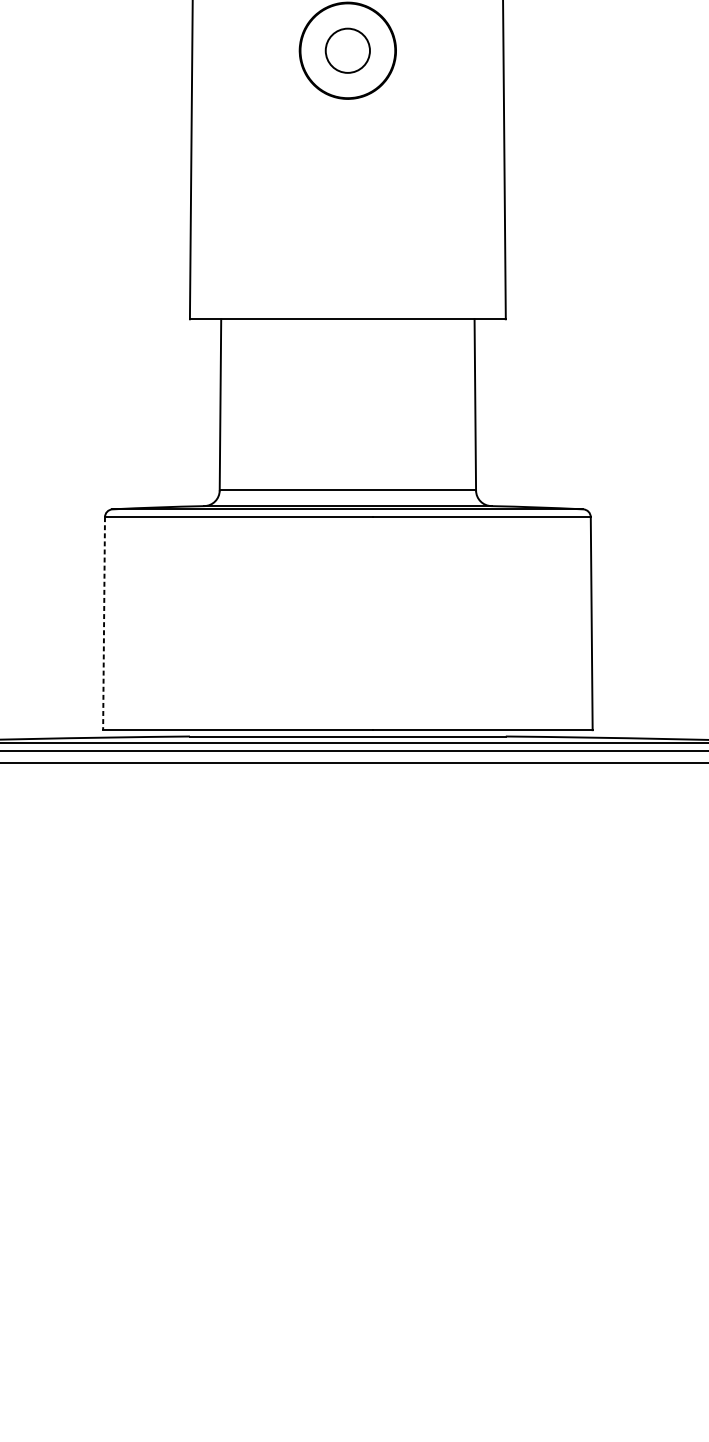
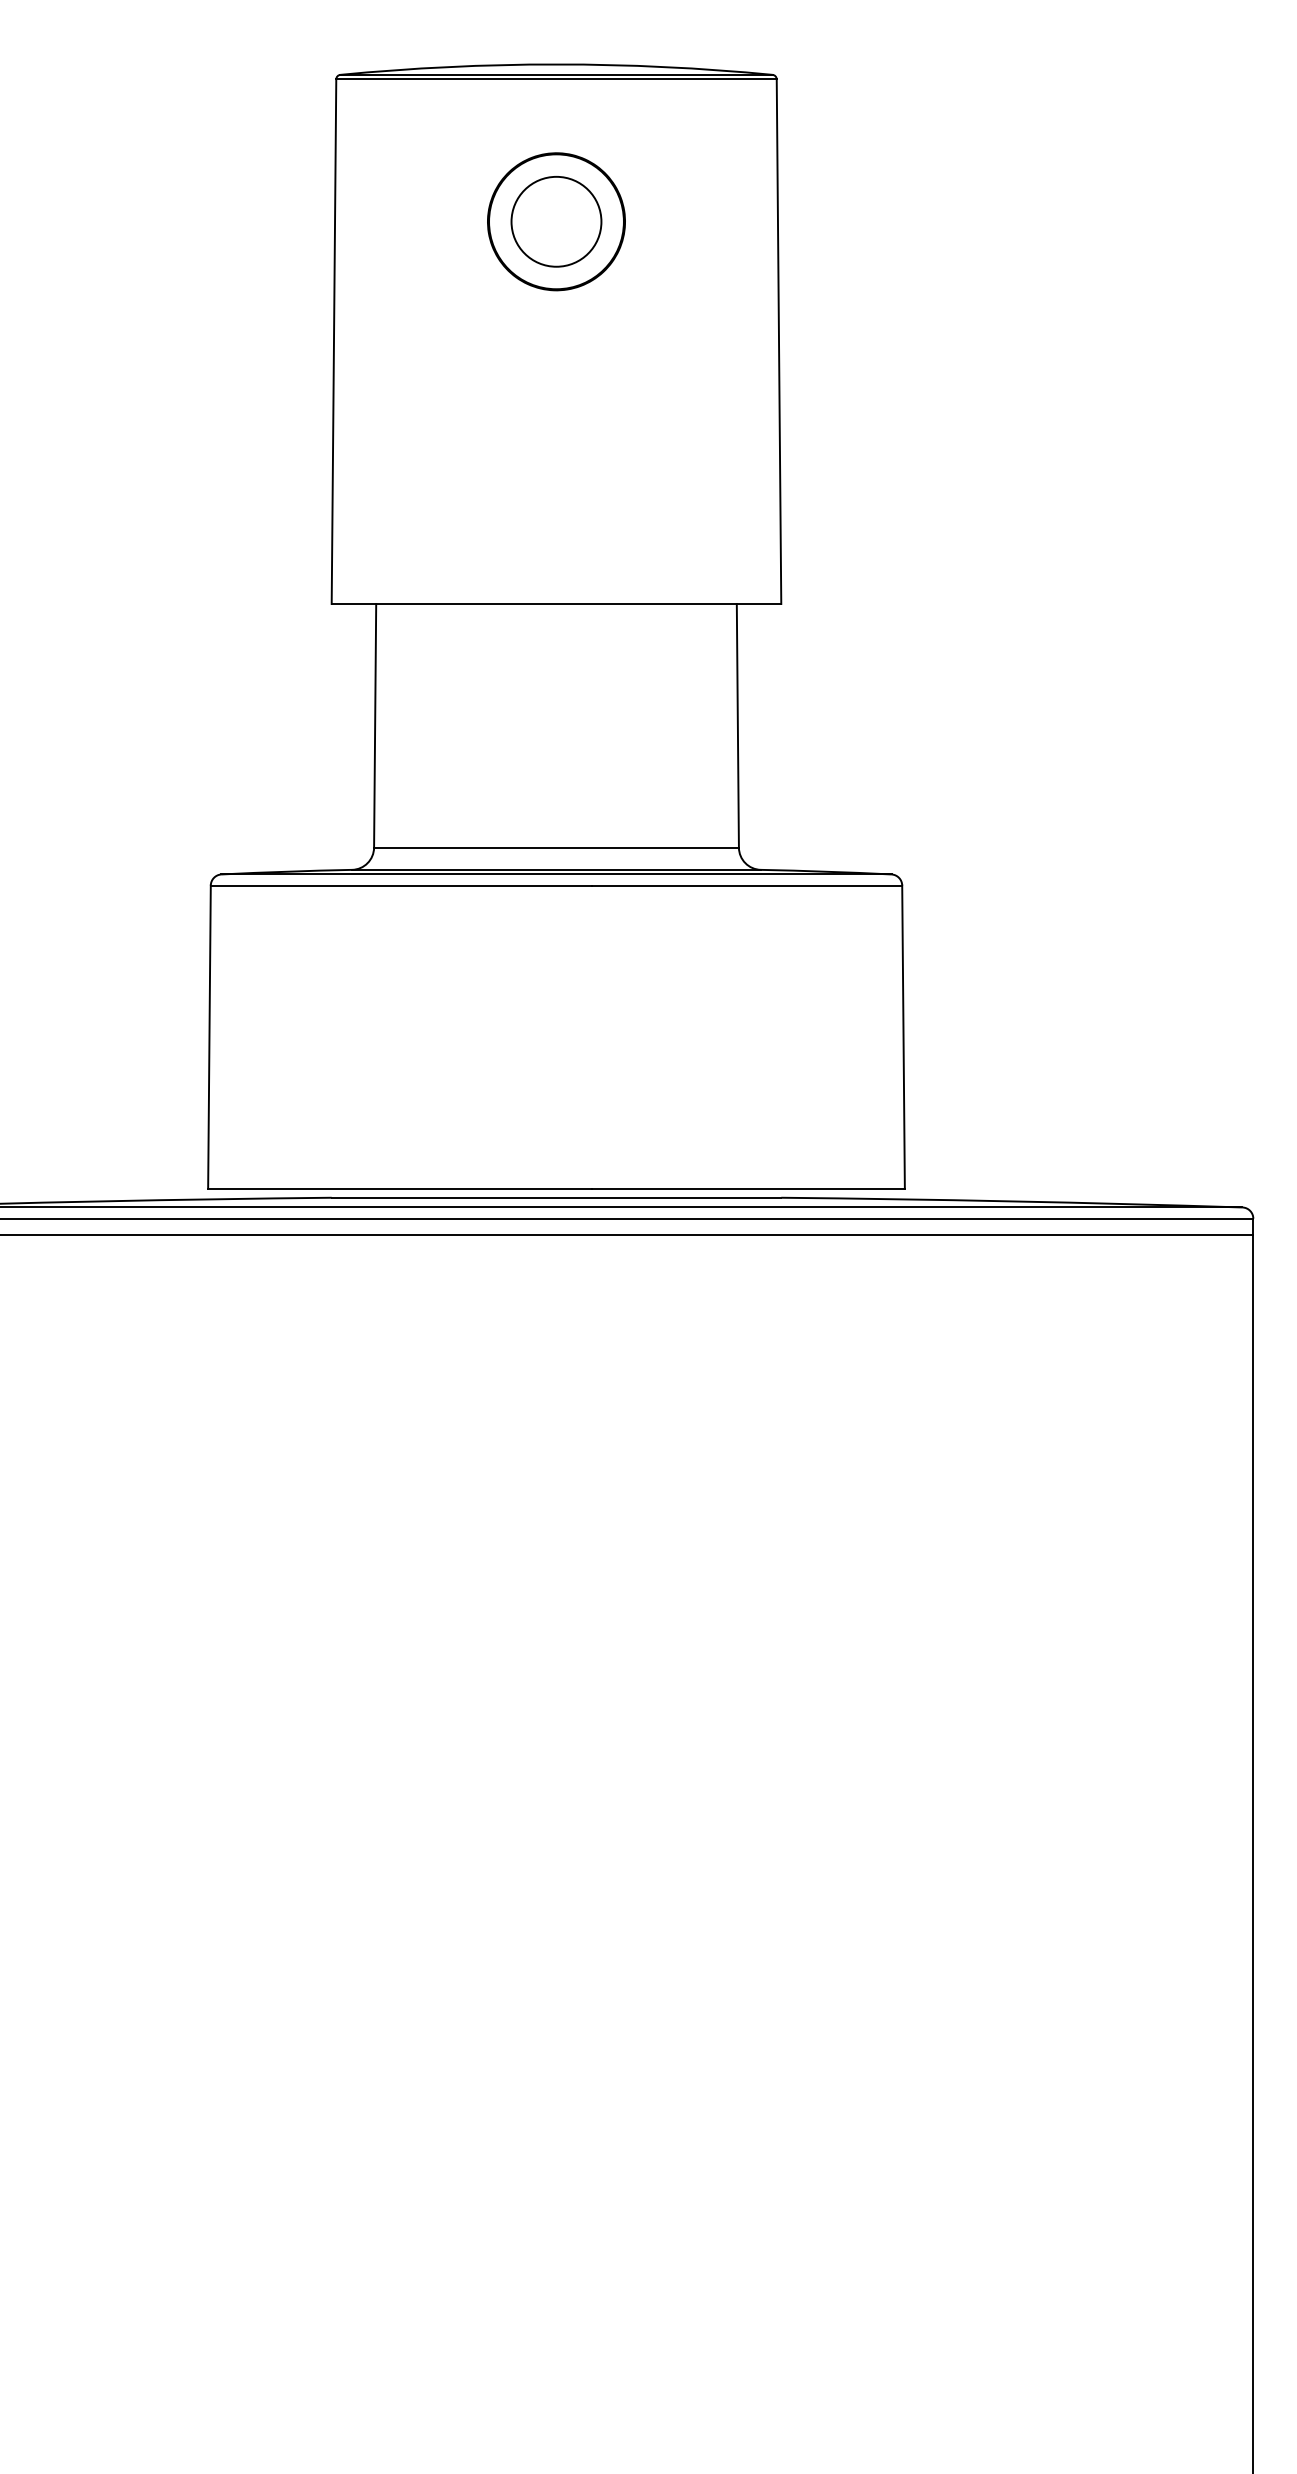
circle: (347, 50) -> (556, 221), size x1.43
line: (104, 623) -> (209, 1037), dashed -> solid

